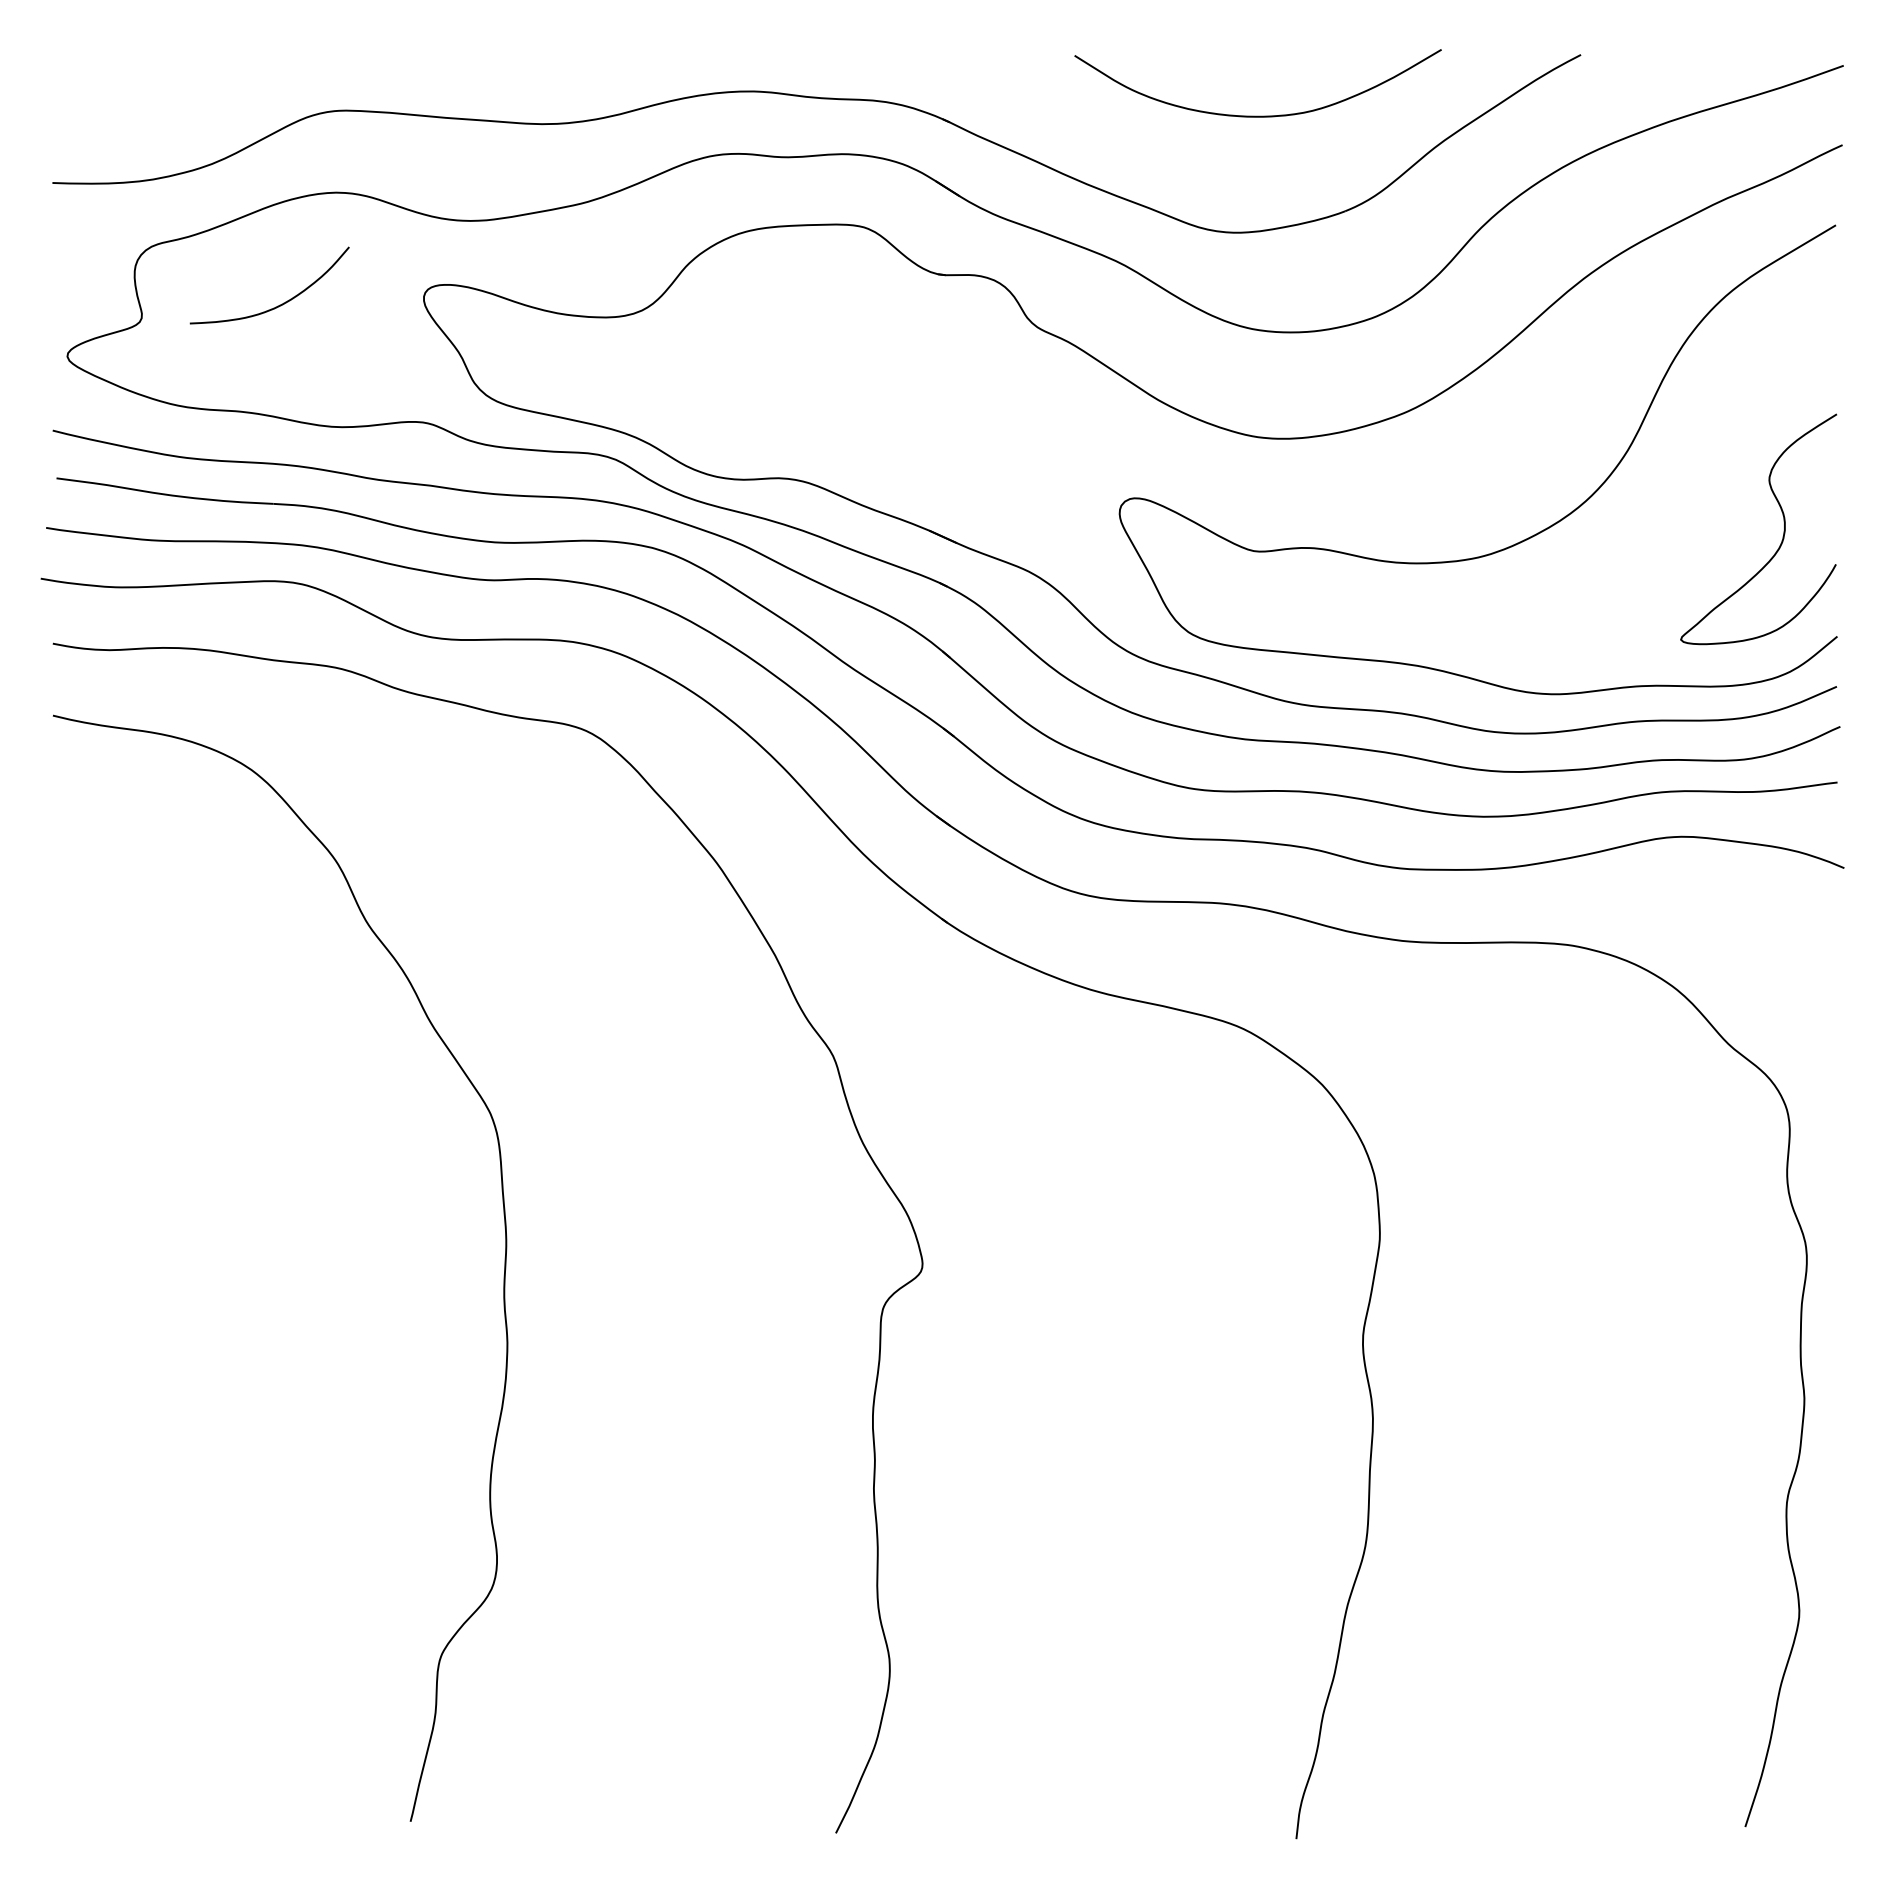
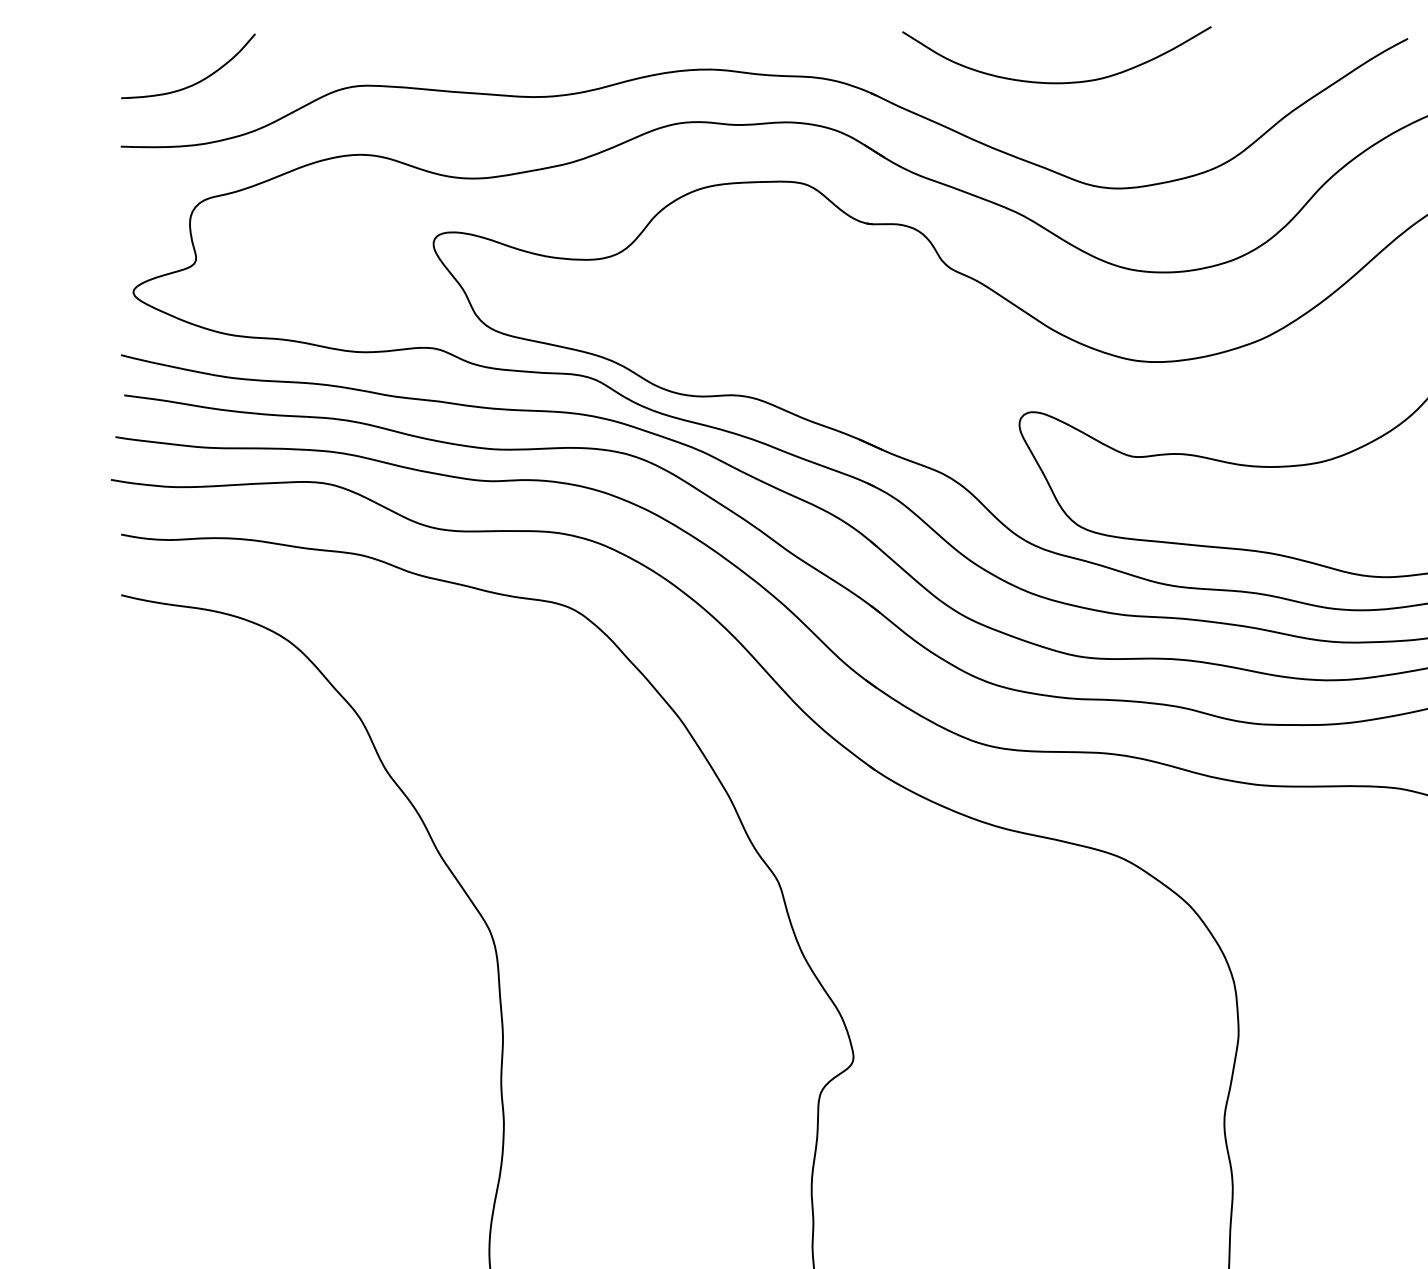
curve: (1257, 115) -> (1056, 82), moved
curve: (277, 305) -> (194, 83), moved

